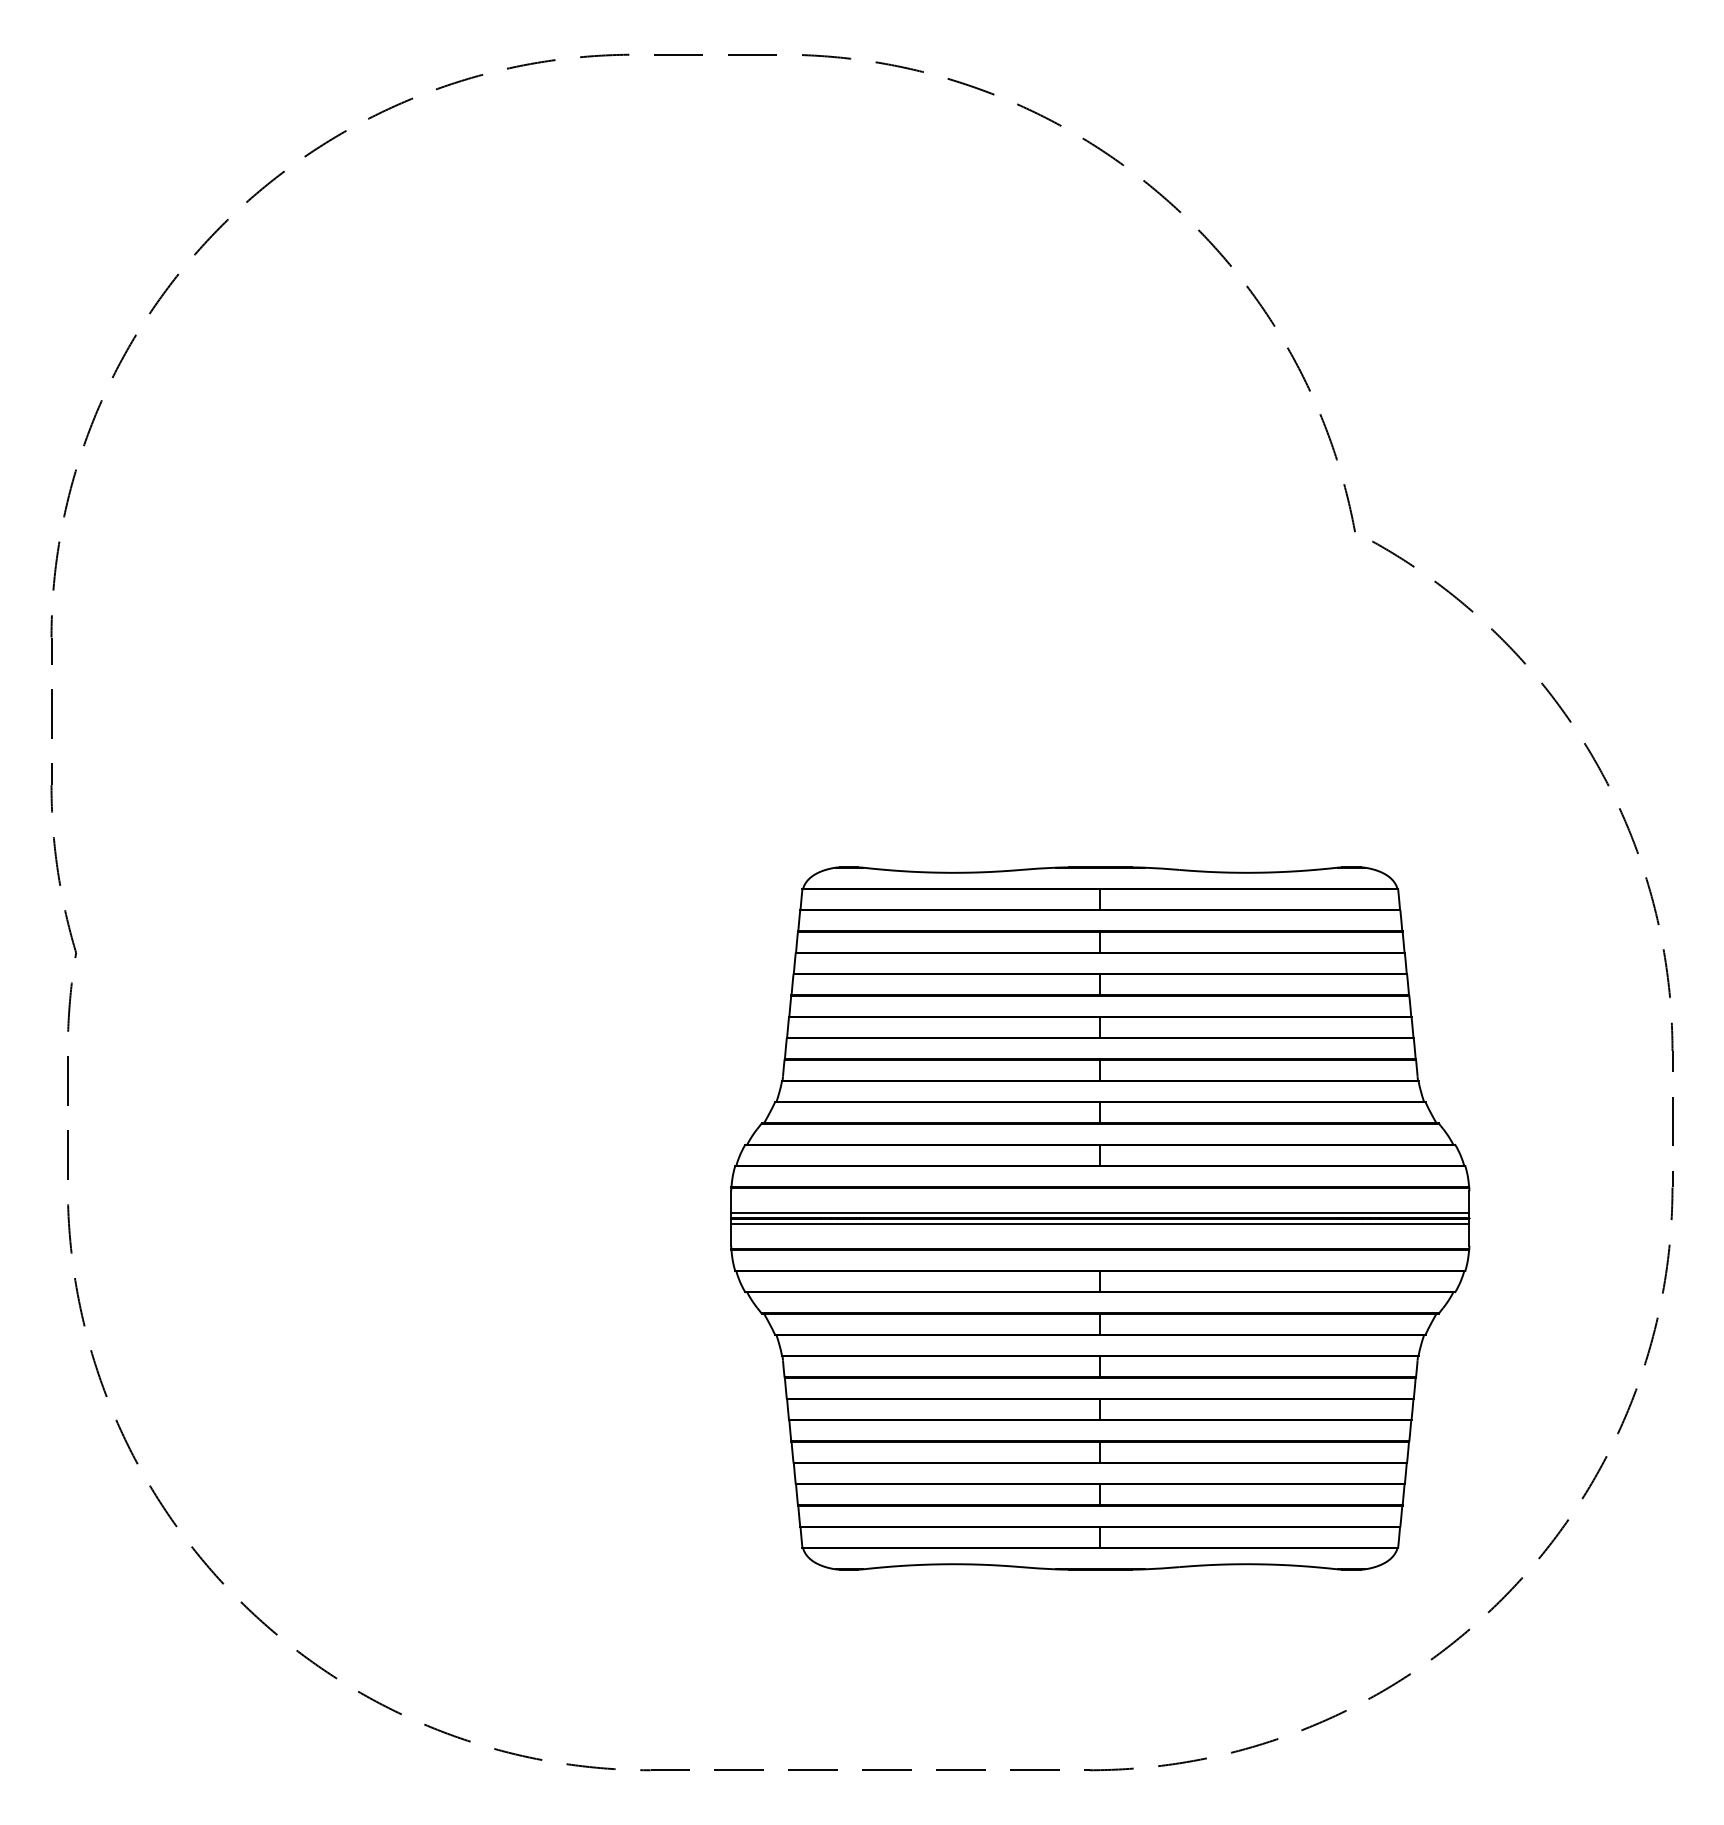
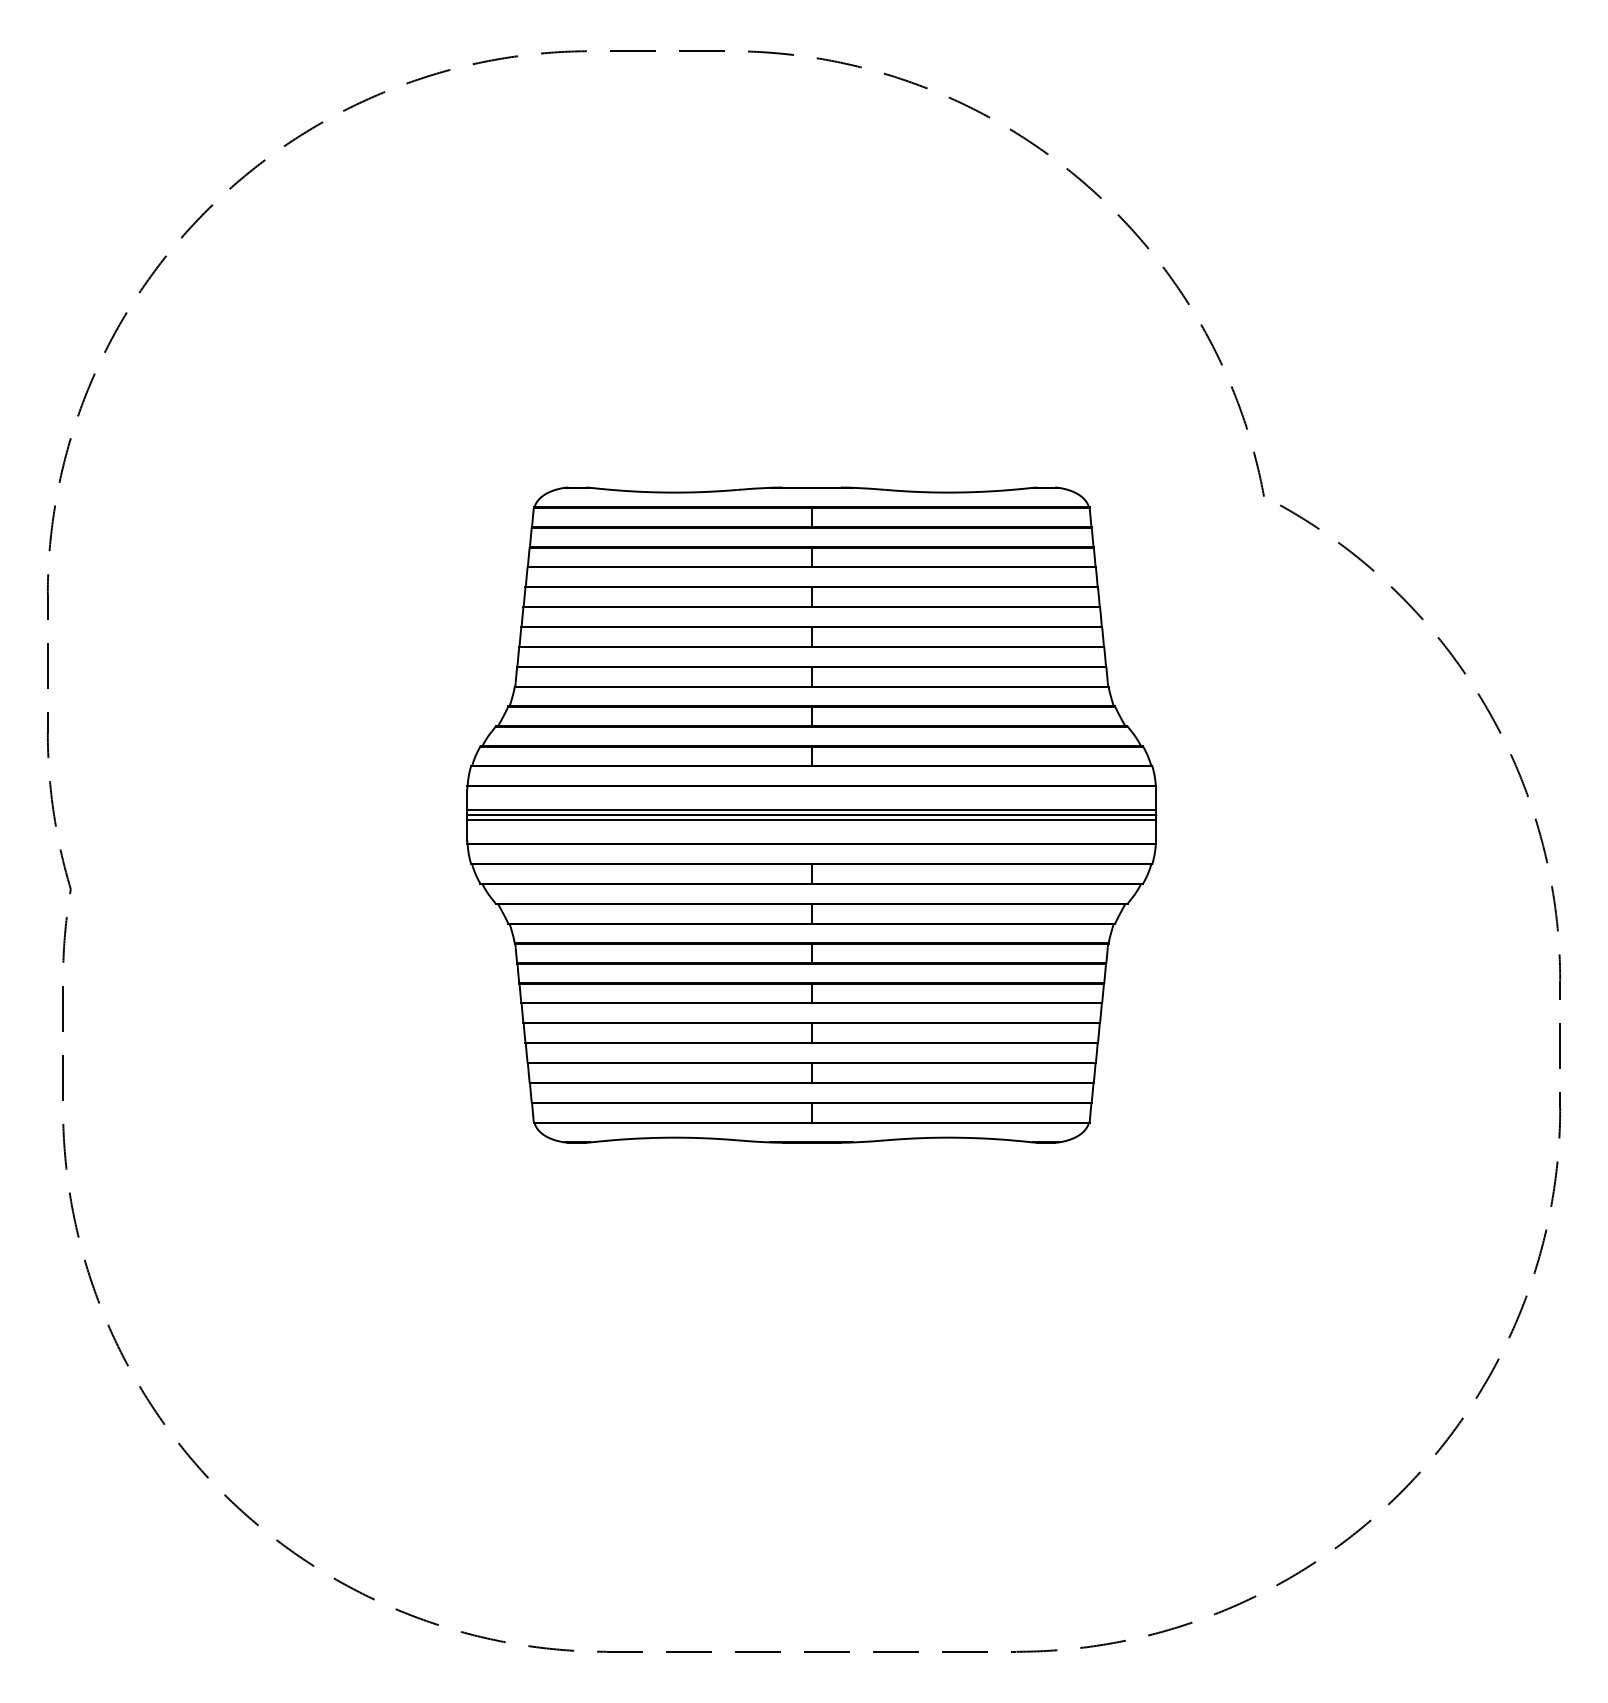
part: (1100, 1218) -> (811, 815), moved

